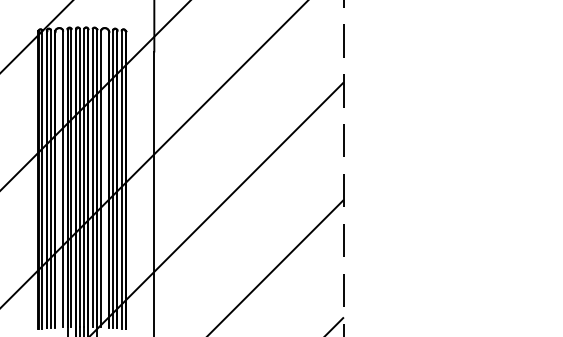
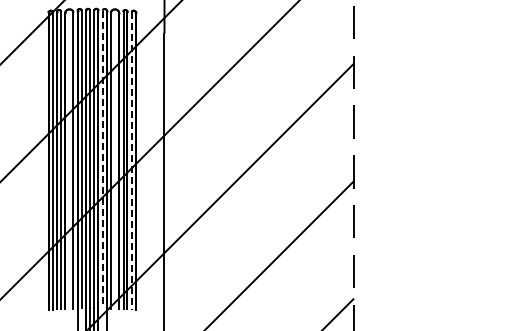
line: (92, 178) -> (102, 159), solid -> dashed
line: (121, 179) -> (131, 160), solid -> dashed

